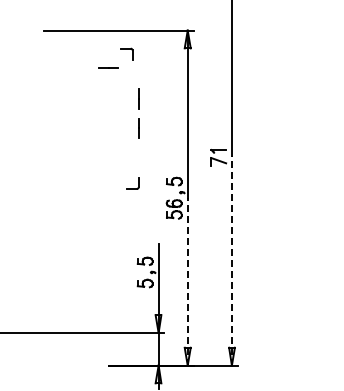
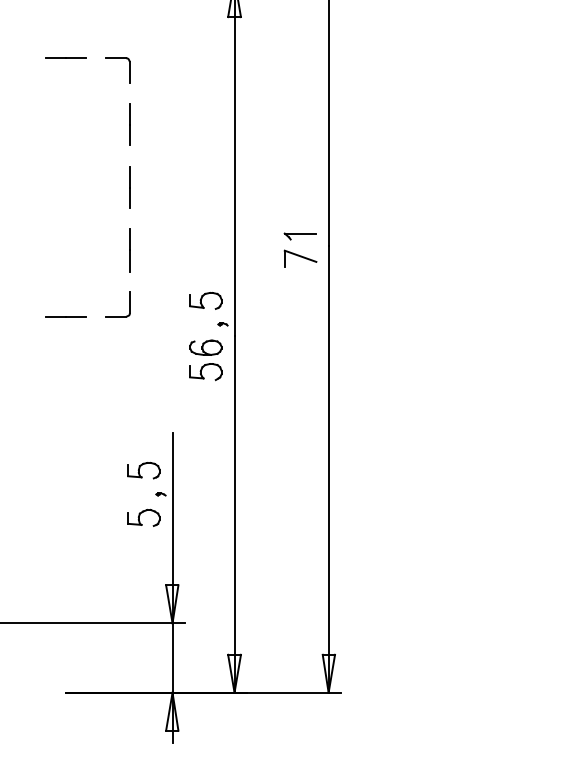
part: (126, 53) -> (116, 68), moved
line: (138, 157) -> (129, 249), added
line: (108, 188) -> (65, 315), added
line: (231, 260) -> (327, 468), dashed -> solid
line: (187, 281) -> (234, 513), dashed -> solid

